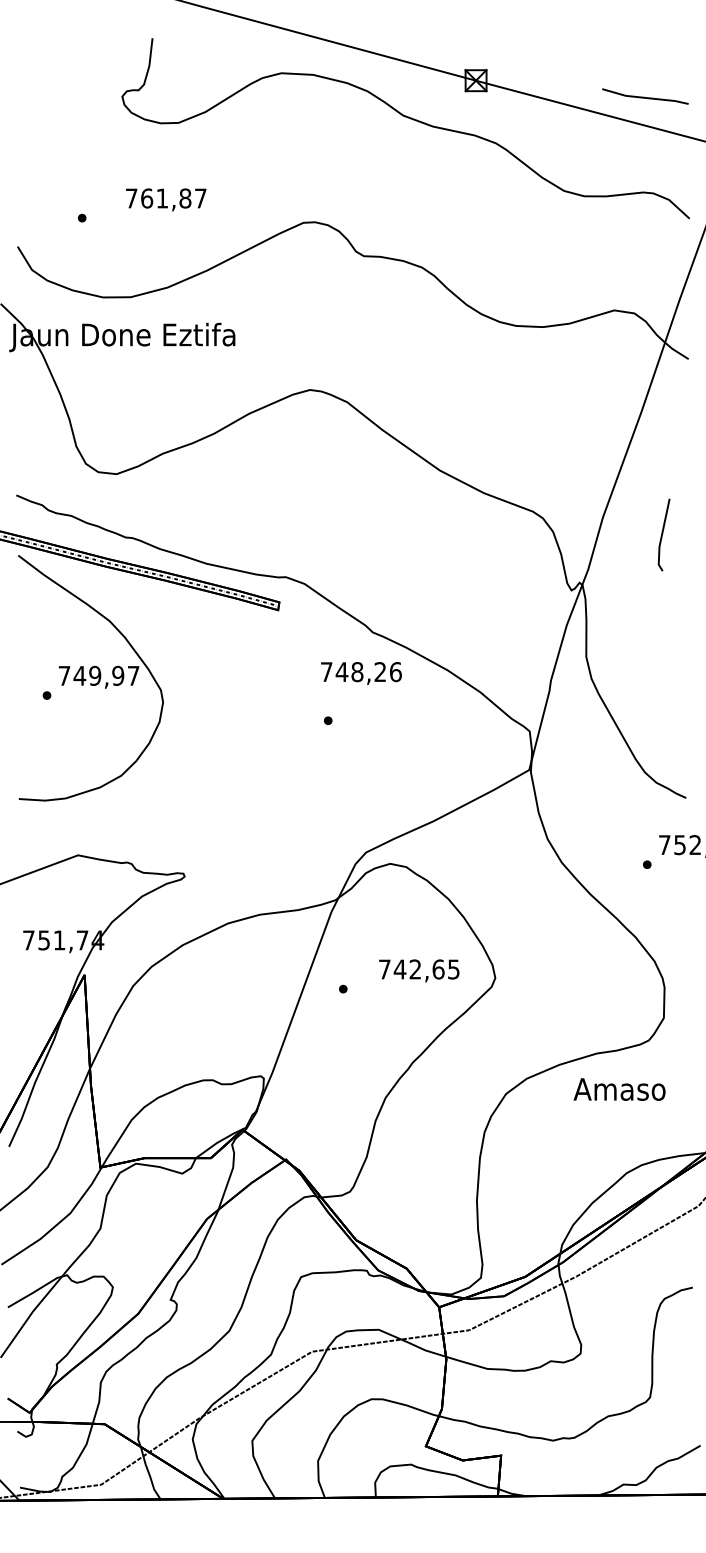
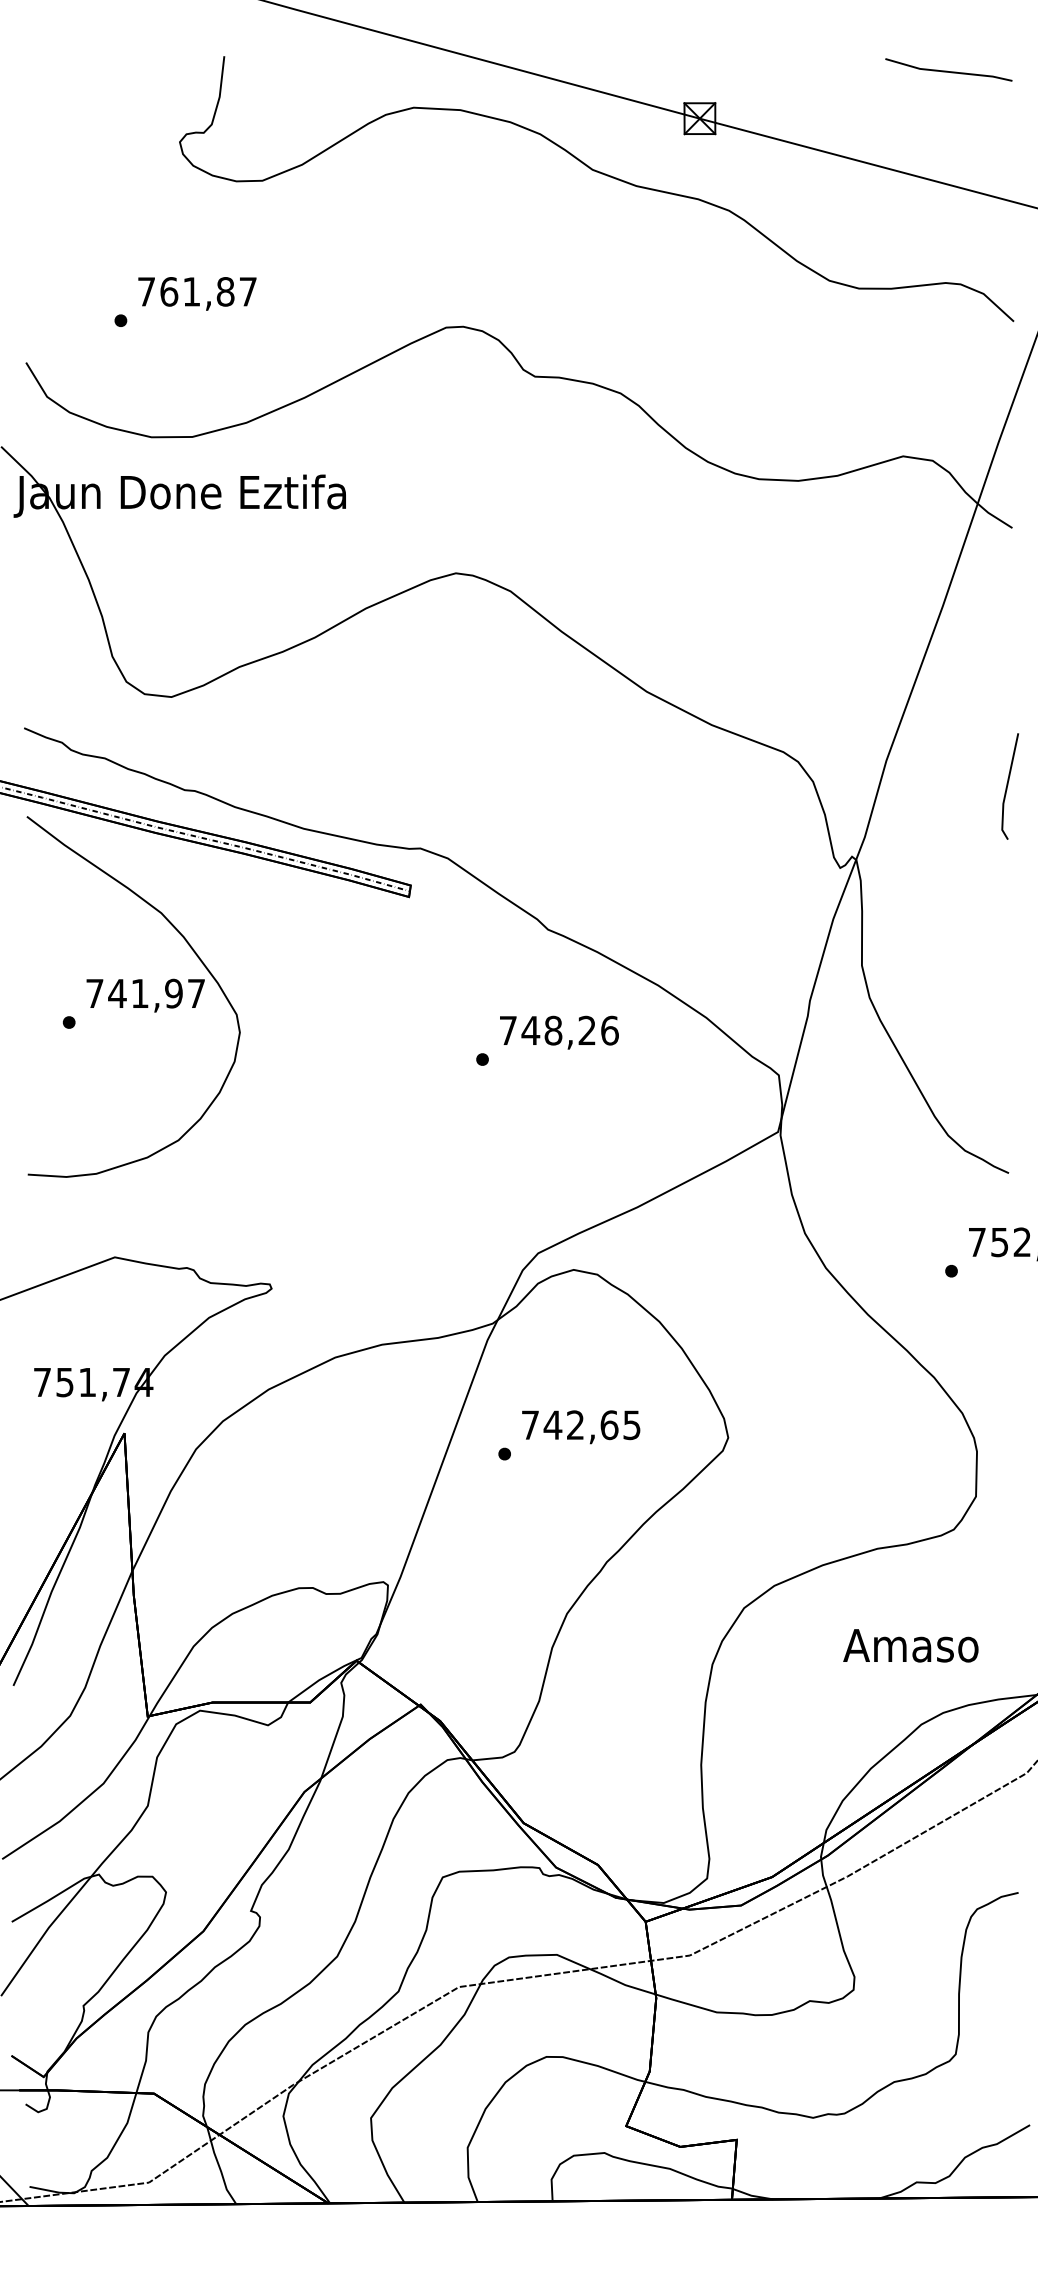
line: (644, 96) -> (947, 69), moved
text: (166, 199) -> (197, 293), moved
line: (663, 533) -> (1009, 784), moved
text: (361, 673) -> (559, 1032), moved
text: (95, 675) -> (140, 993), 749,97 -> 741,97
text: (419, 970) -> (581, 1426), moved
text: (619, 1089) -> (910, 1645), moved

